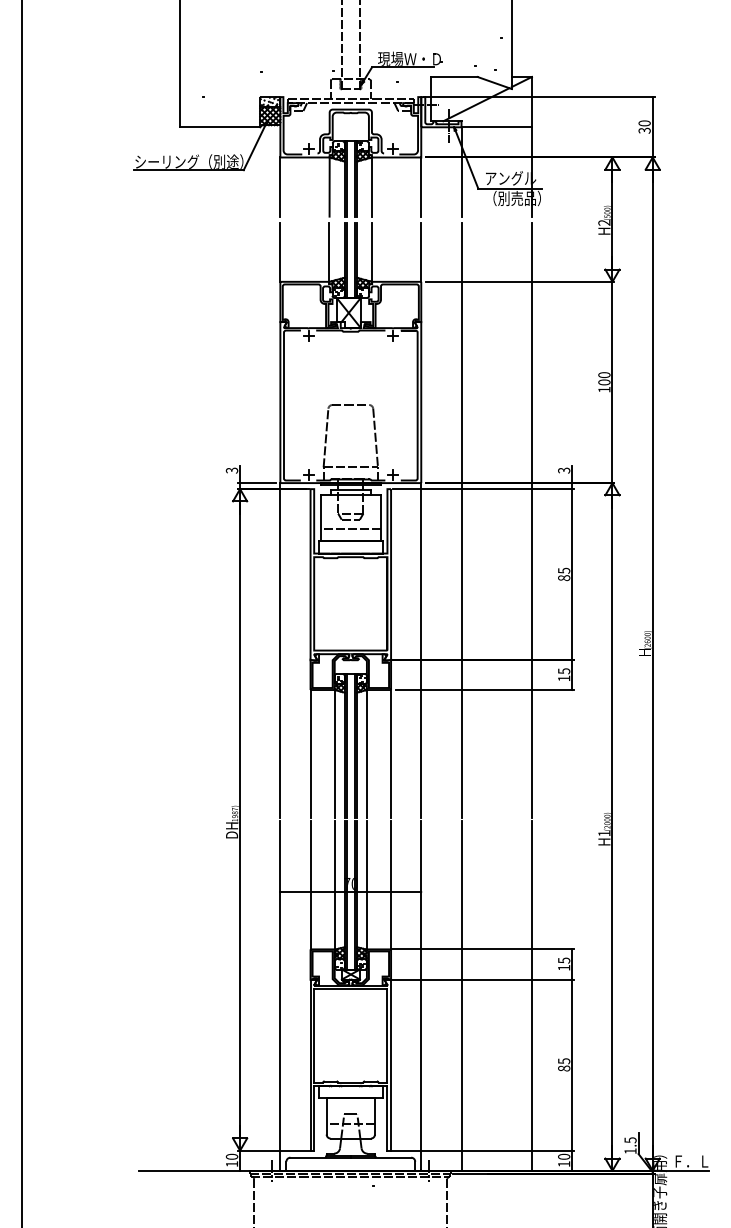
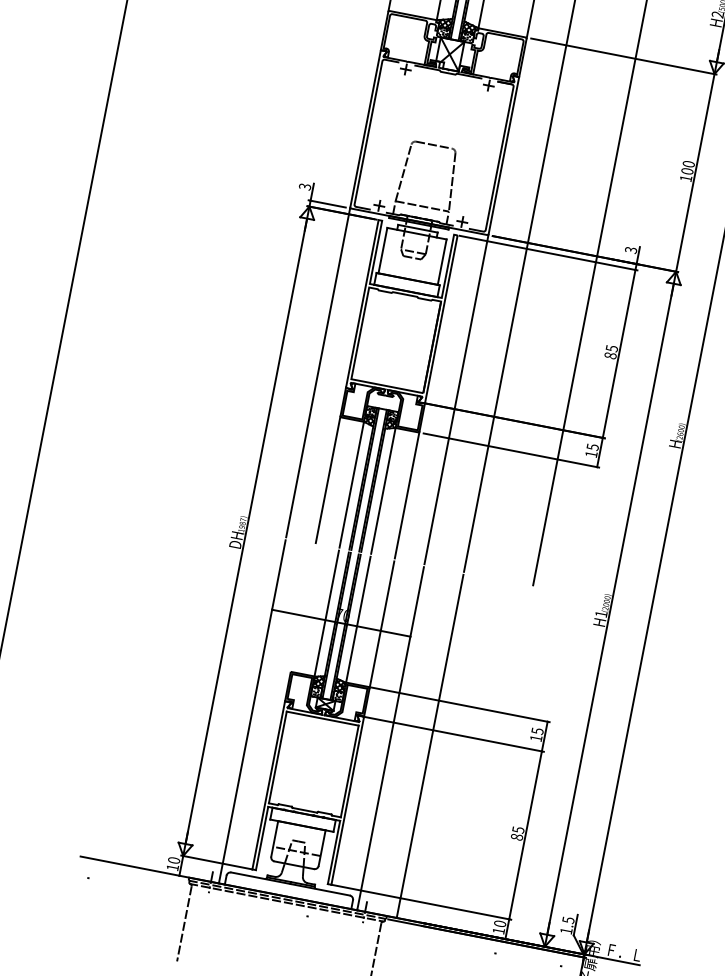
line: (350, 529) -> (410, 267), removed
line: (310, 885) -> (302, 609), removed
line: (531, 995) -> (498, 759), removed

